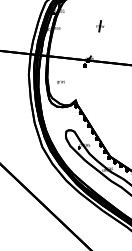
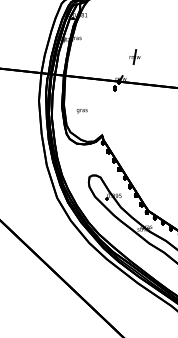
part: (100, 26) -> (135, 57), moved

